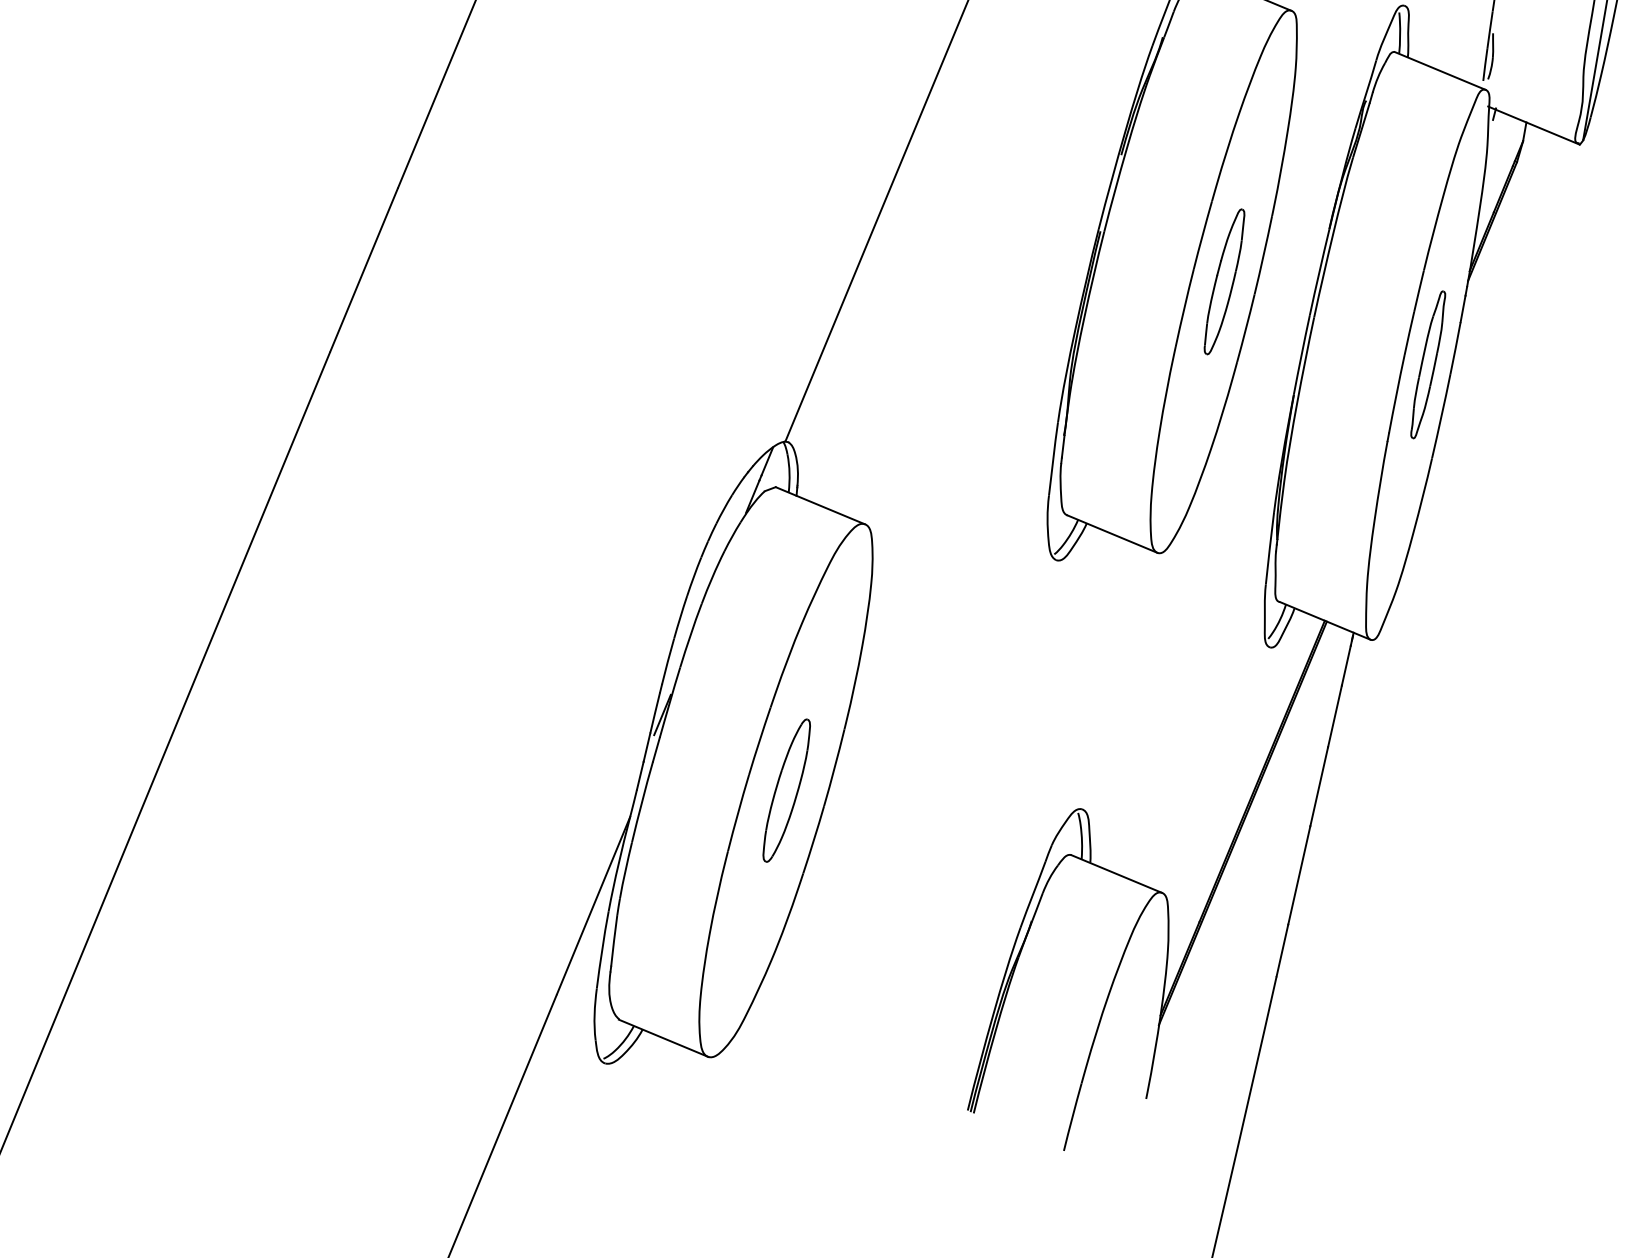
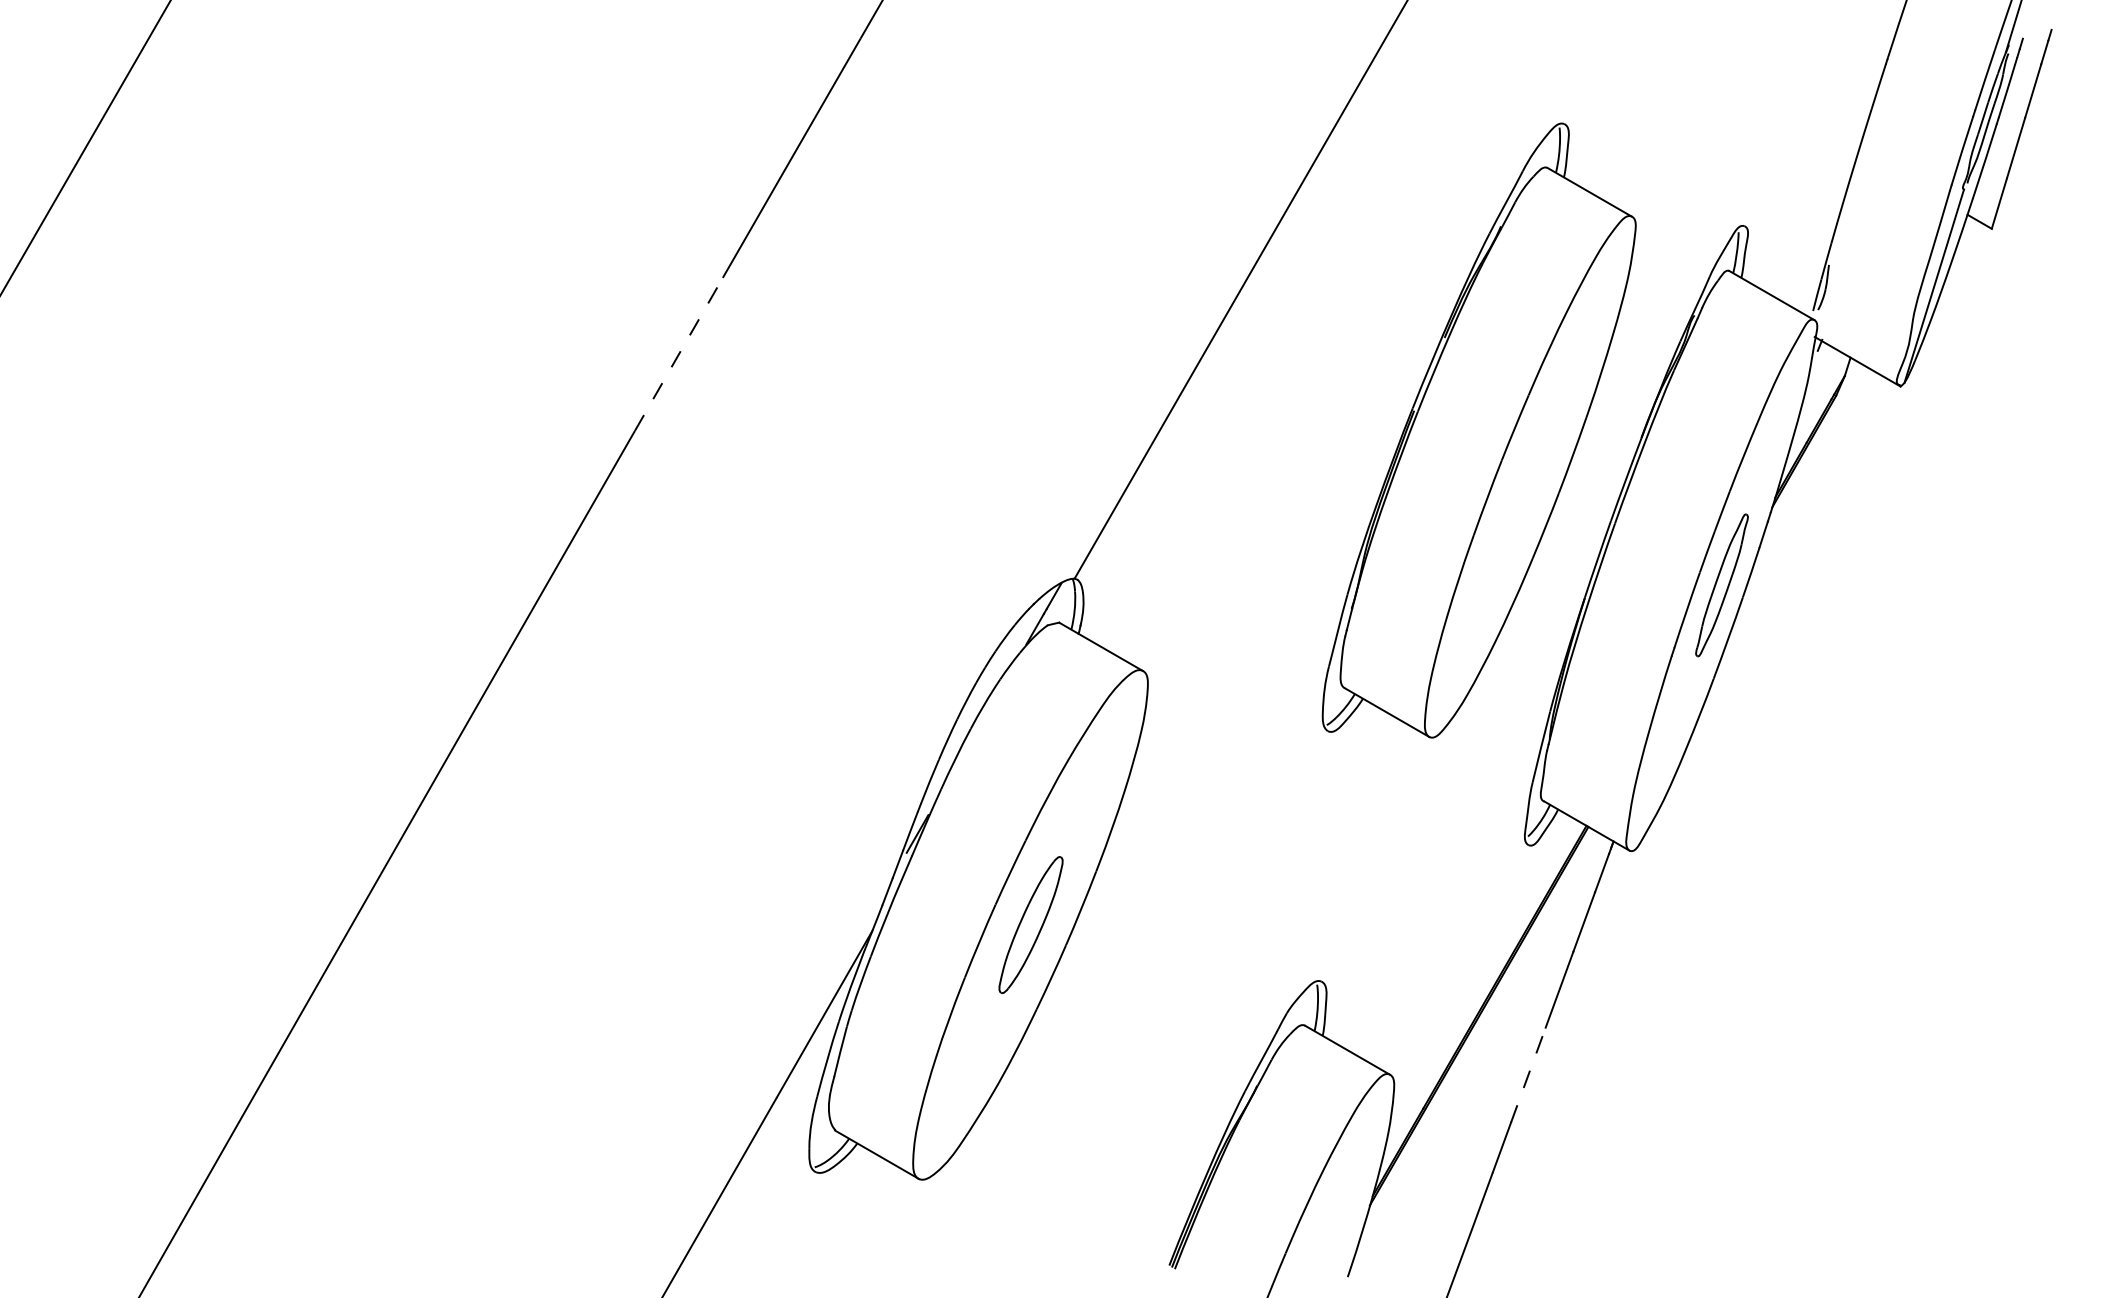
line: (364, 270) -> (679, 354), solid -> dashed
part: (1224, 281) -> (1530, 476), removed
line: (1299, 874) -> (1528, 1074), solid -> dashed

